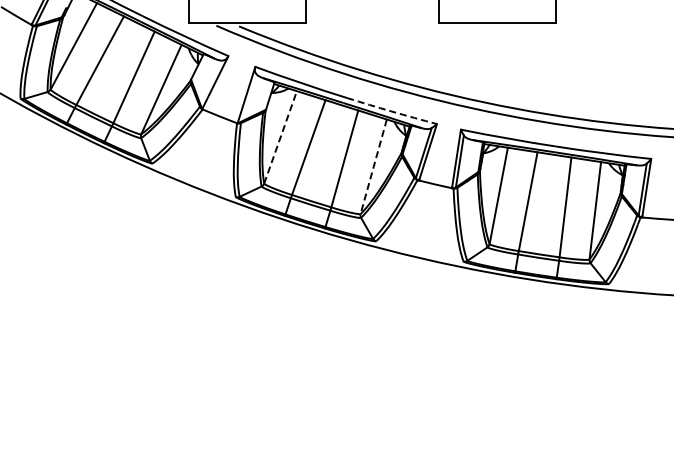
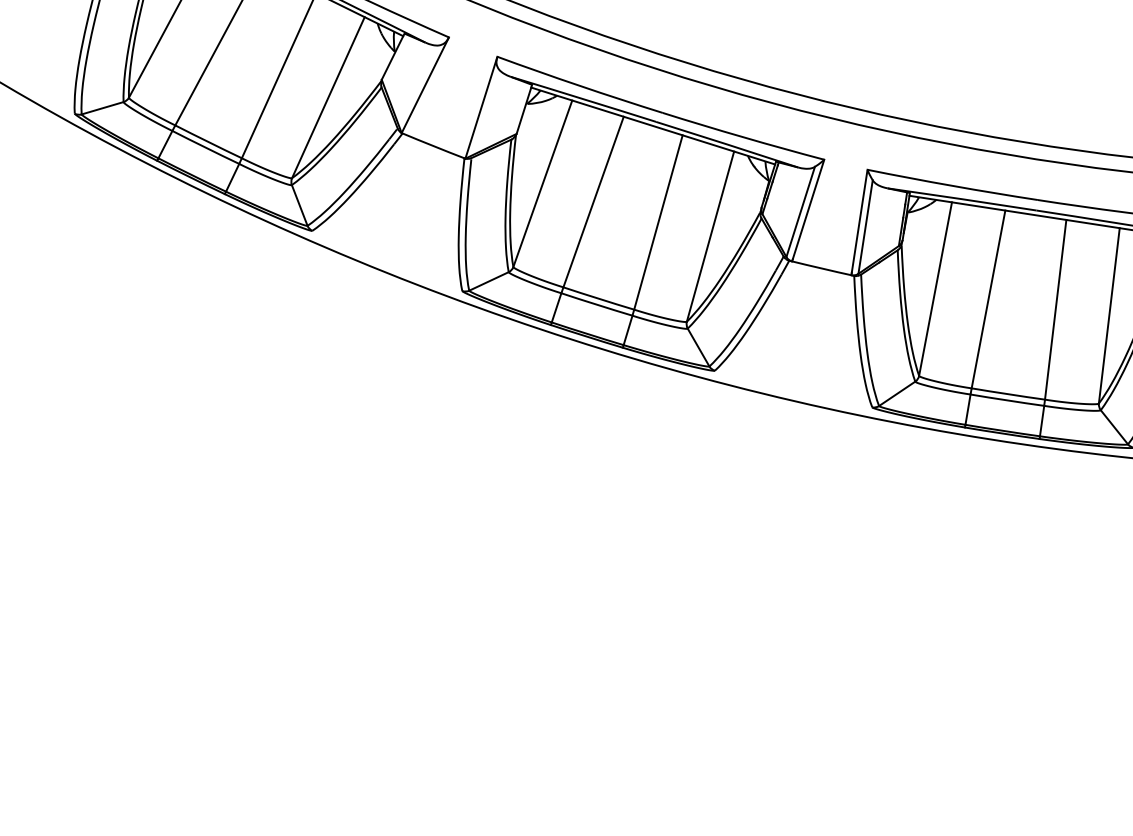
arc: (391, 111) -> (742, 137), dashed -> solid
line: (280, 136) -> (542, 182), dashed -> solid
line: (373, 167) -> (710, 237), dashed -> solid

